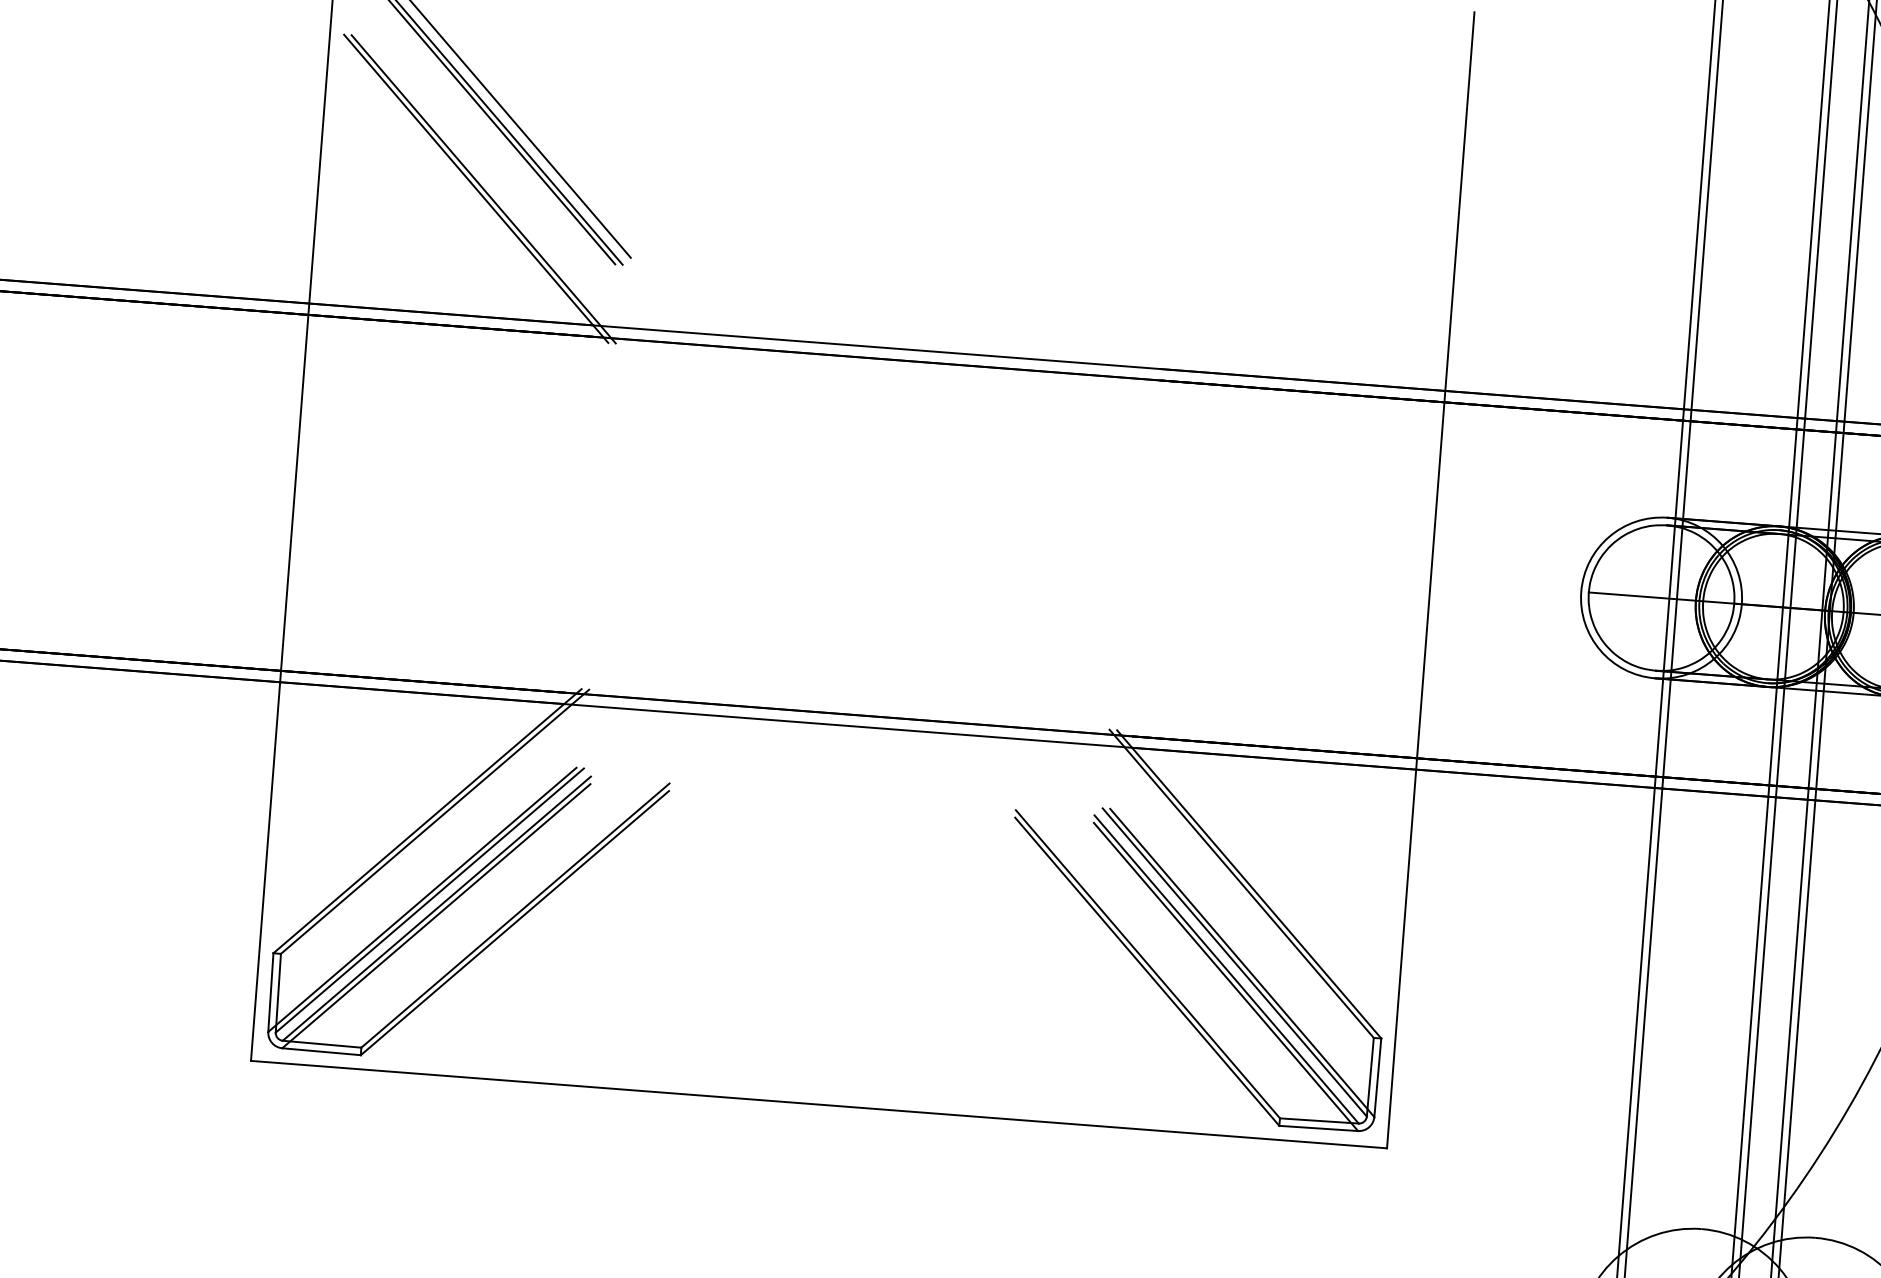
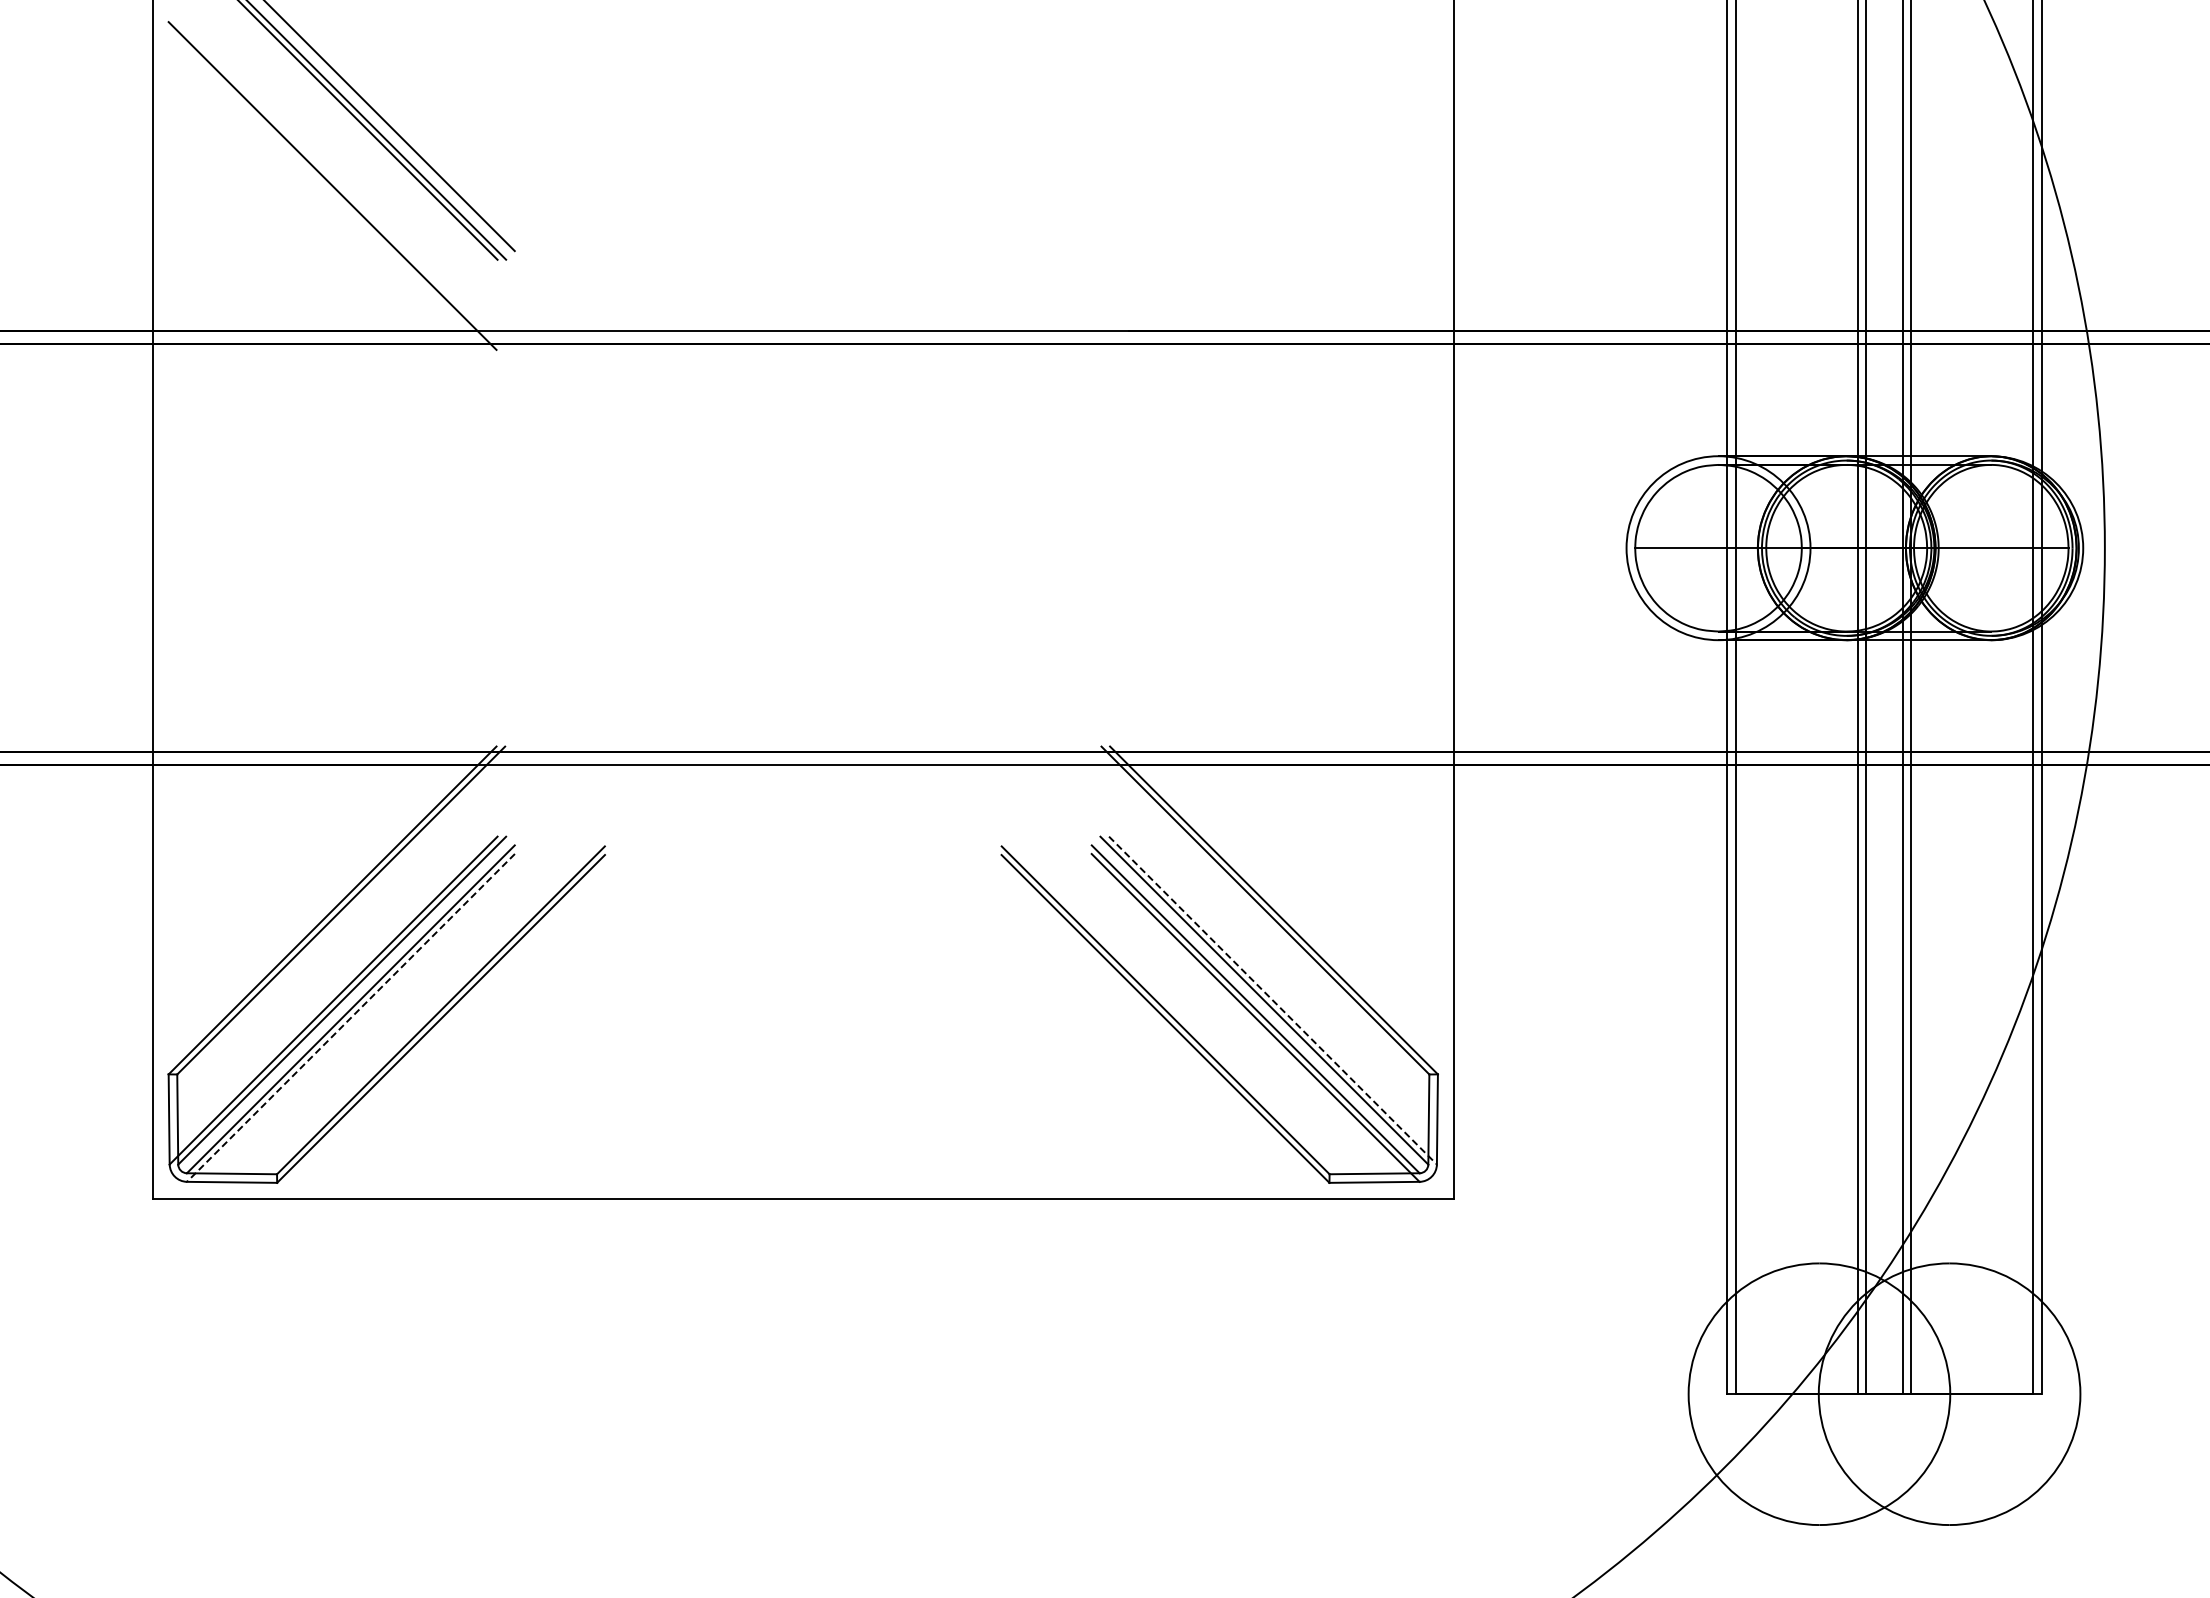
line: (484, 188) -> (341, 185), removed
line: (435, 915) -> (350, 1017), solid -> dashed
line: (1241, 962) -> (1272, 1000), solid -> dashed

